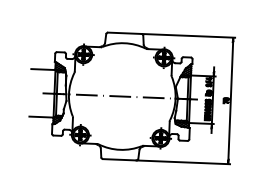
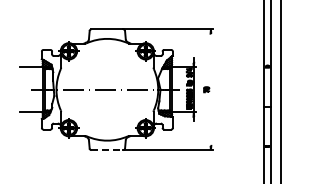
line: (230, 100) -> (210, 89), removed
line: (119, 160) -> (107, 150), solid -> dashed

